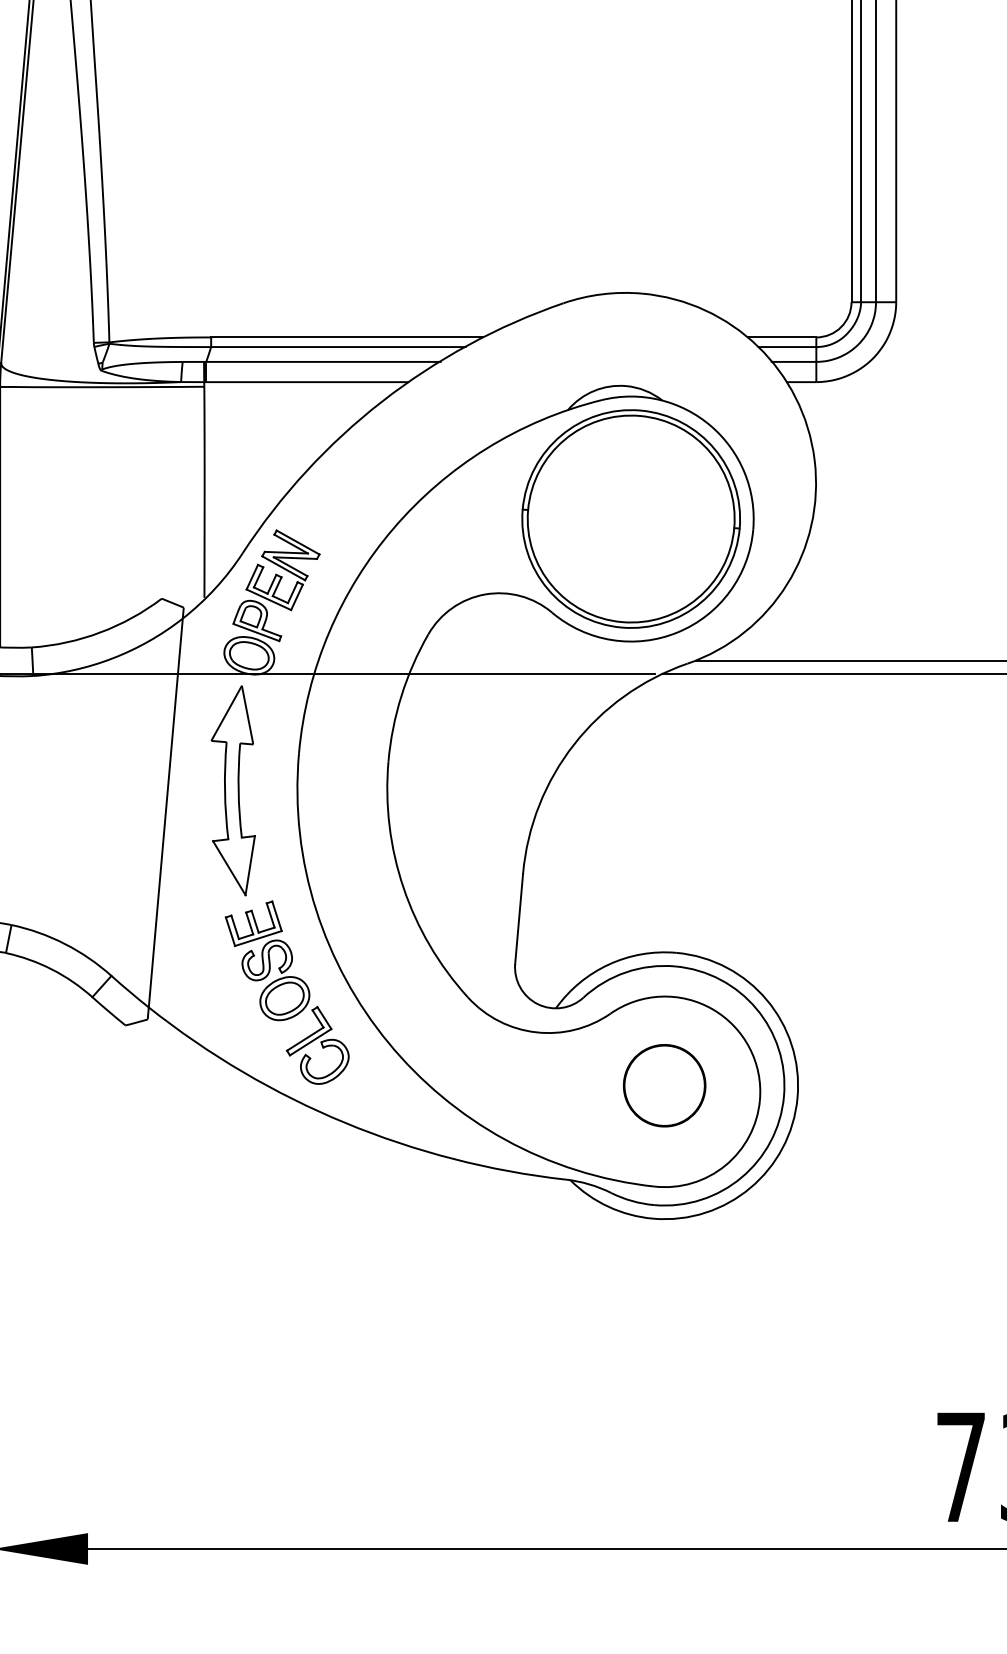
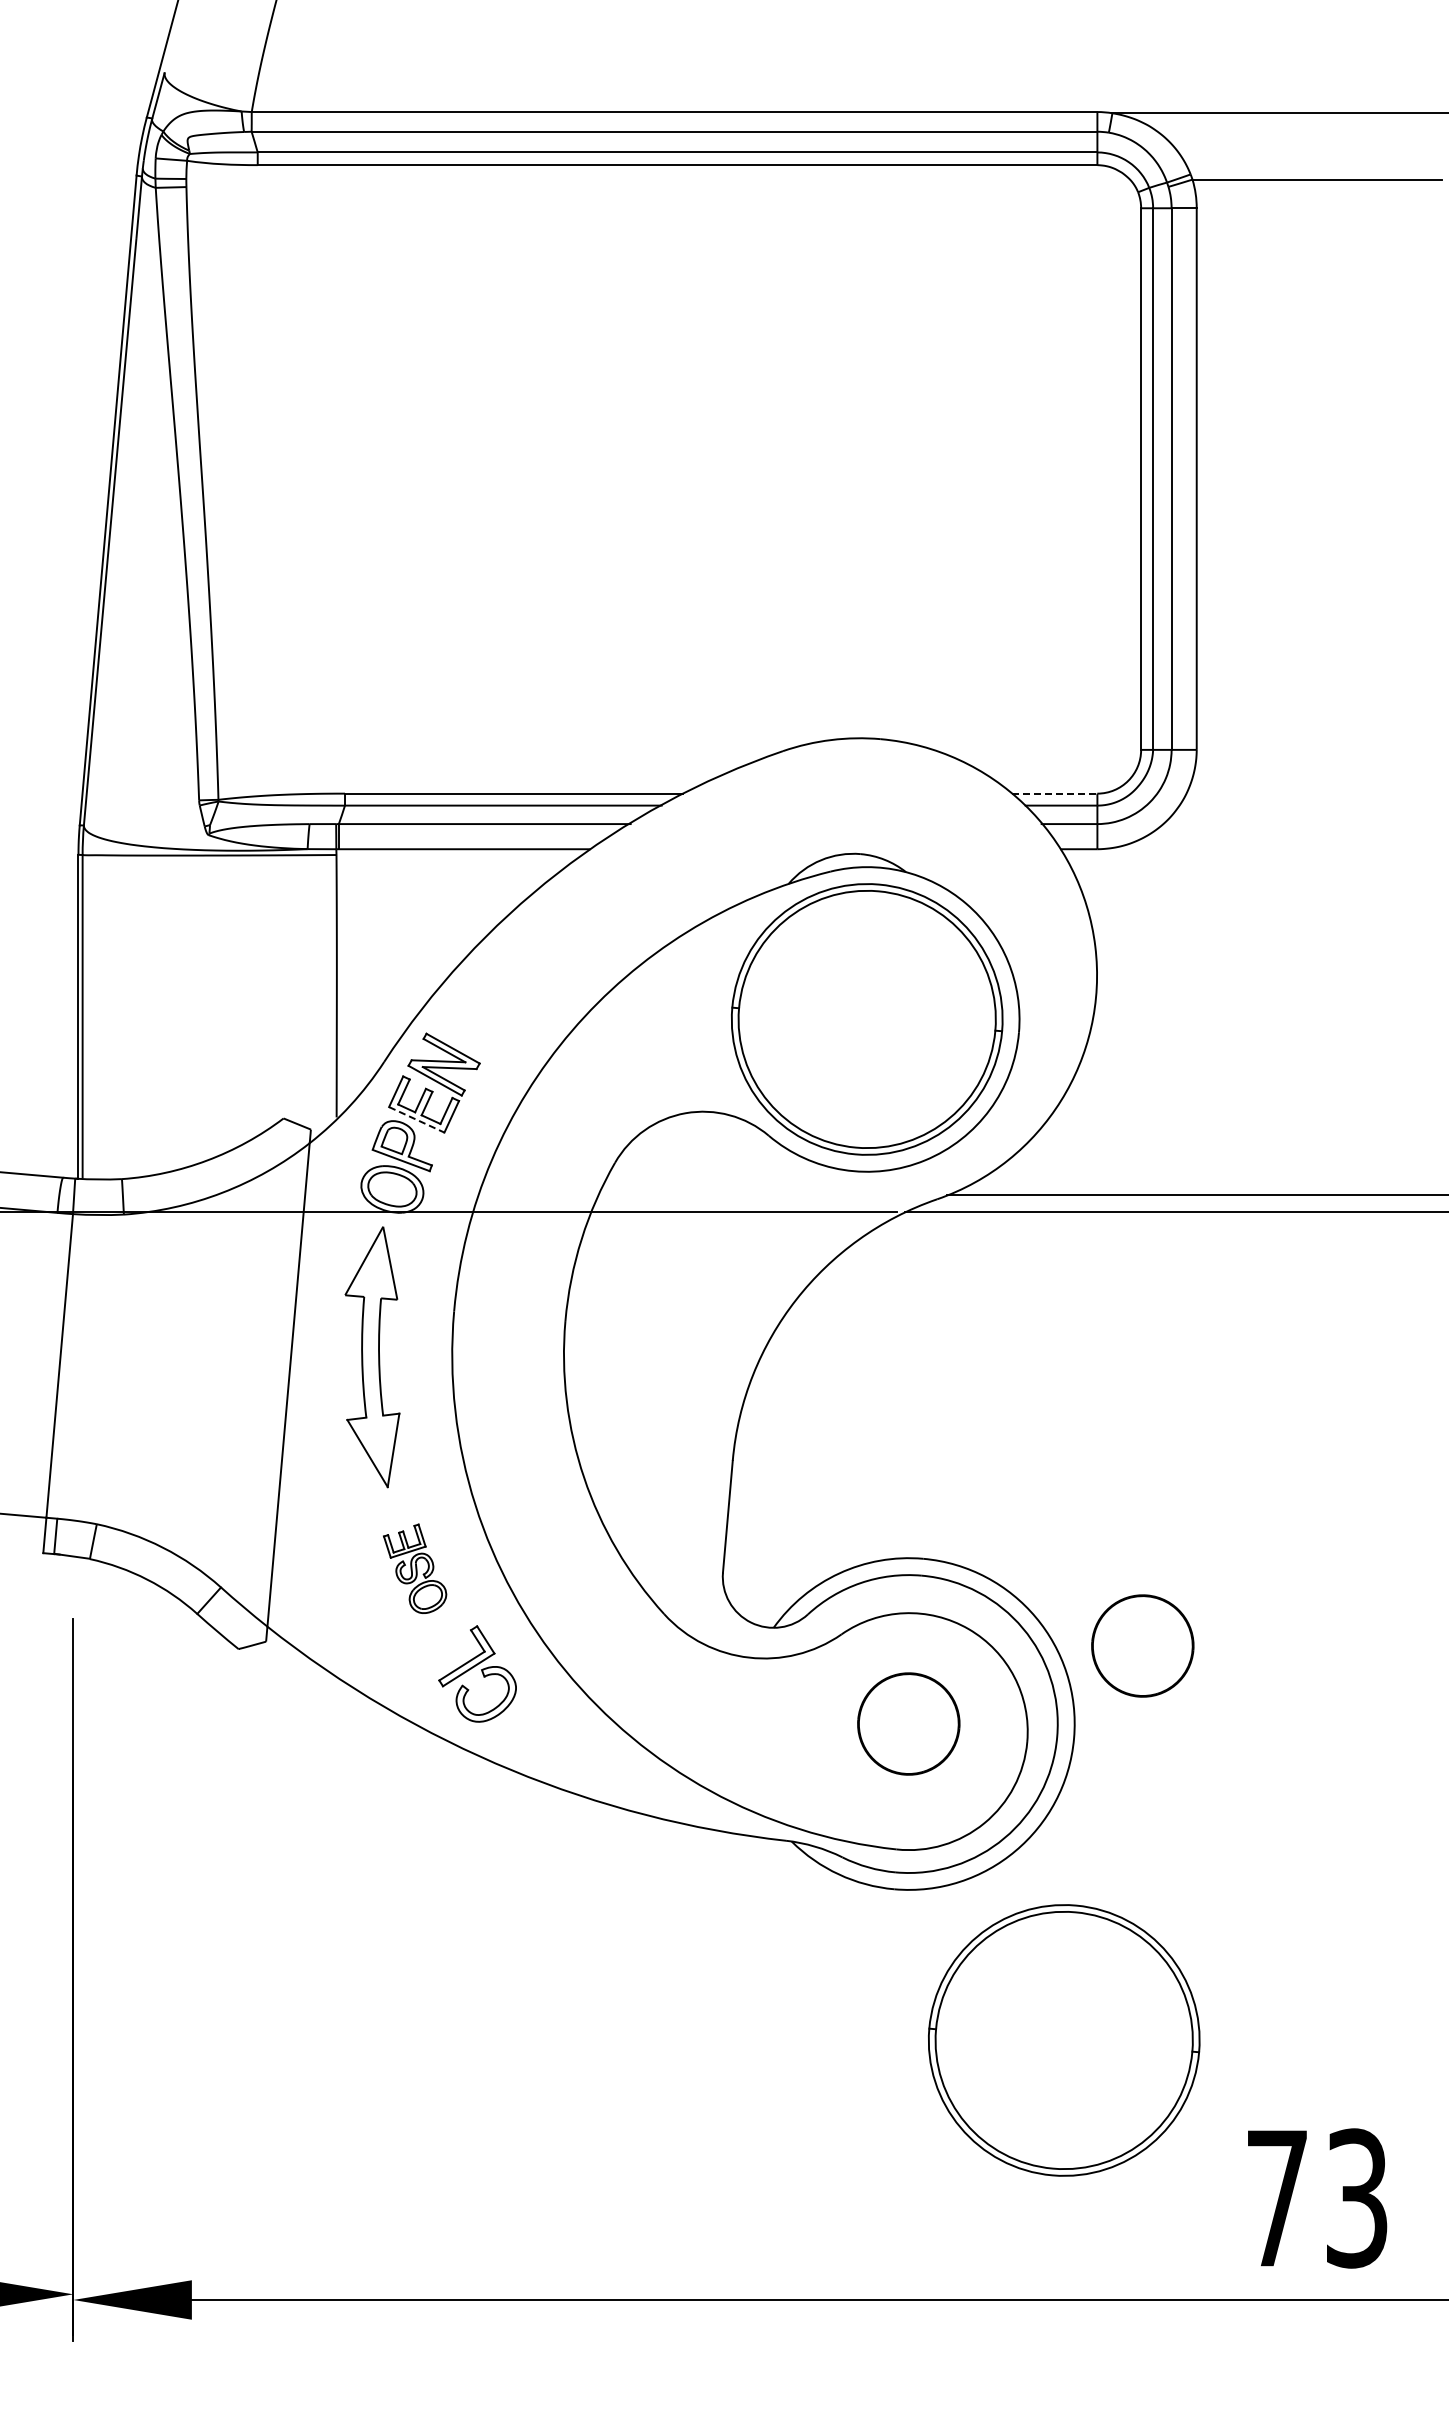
line: (781, 337) -> (1054, 793), solid -> dashed
line: (269, 600) -> (417, 1120), solid -> dashed
part: (267, 960) -> (414, 1568), size x0.6
part: (852, 1022) -> (1142, 1645), added
part: (789, 1340) -> (1064, 2040), added

